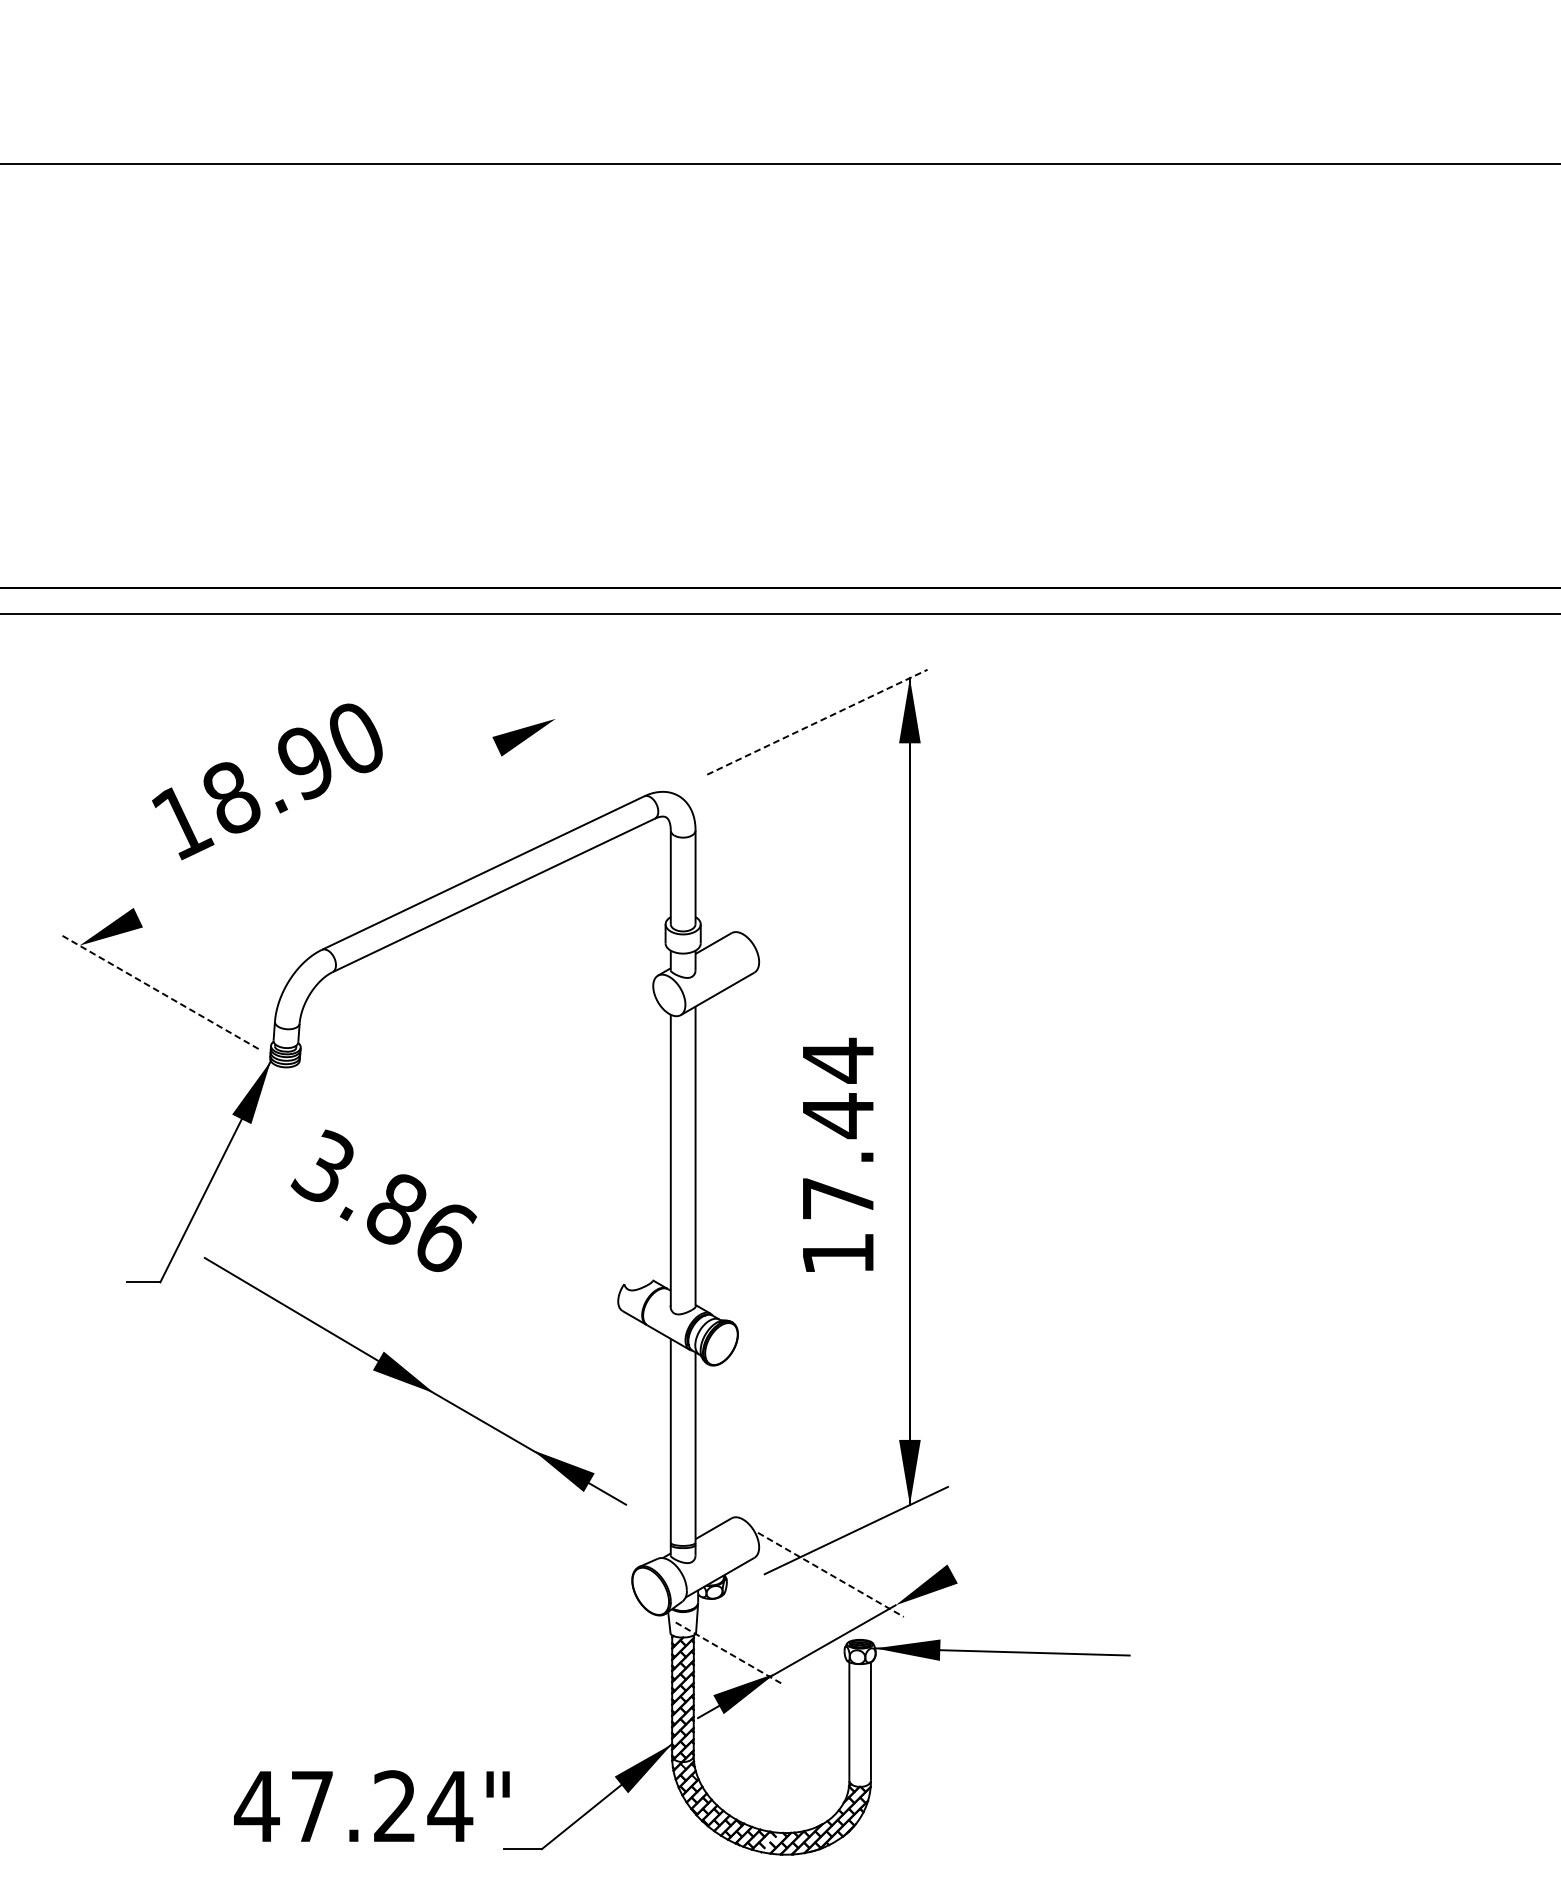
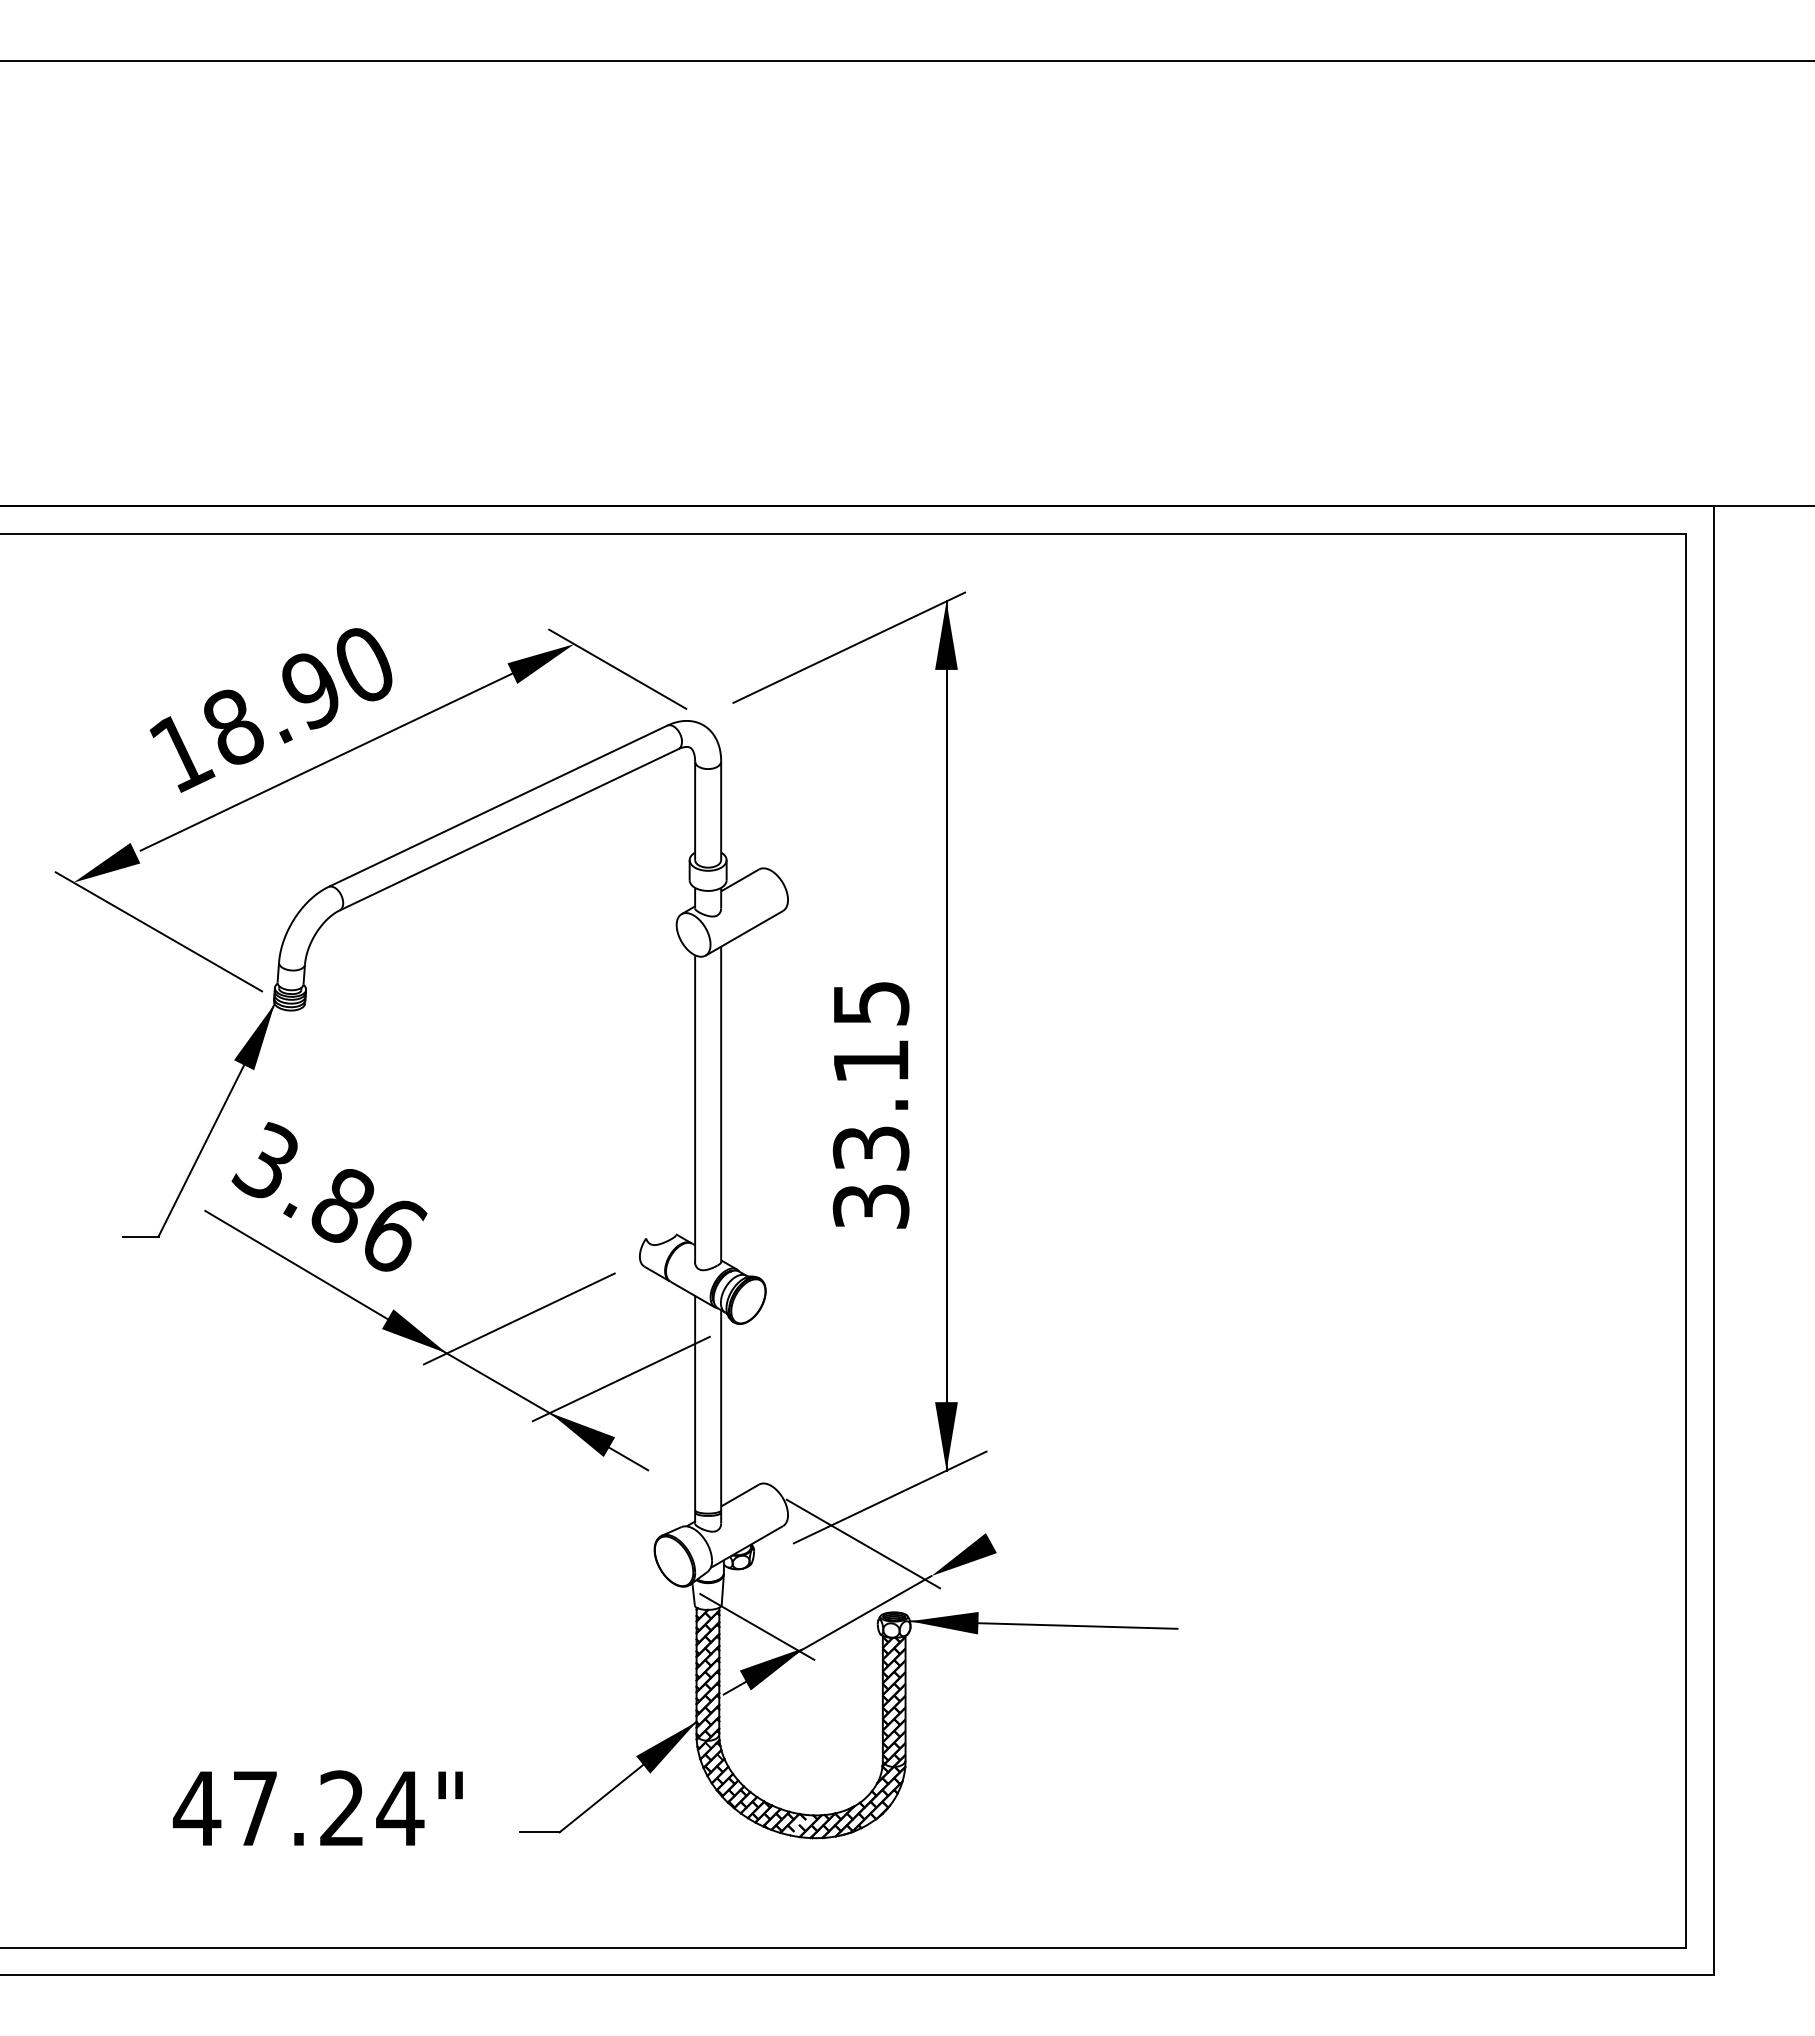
line: (817, 721) -> (849, 647), dashed -> solid
line: (596, 741) -> (617, 668), added
line: (336, 822) -> (343, 753), added
line: (161, 993) -> (159, 932), dashed -> solid
text: (837, 1155) -> (870, 1103), 17.44 -> 33.15
text: (383, 1200) -> (329, 1196), moved
line: (502, 1360) -> (518, 1318), added
line: (599, 1417) -> (620, 1378), added
line: (830, 1575) -> (863, 1544), dashed -> solid
line: (730, 1653) -> (757, 1626), dashed -> solid
hatch: (859, 1724) -> (893, 1701), added
text: (371, 1805) -> (317, 1807), moved

